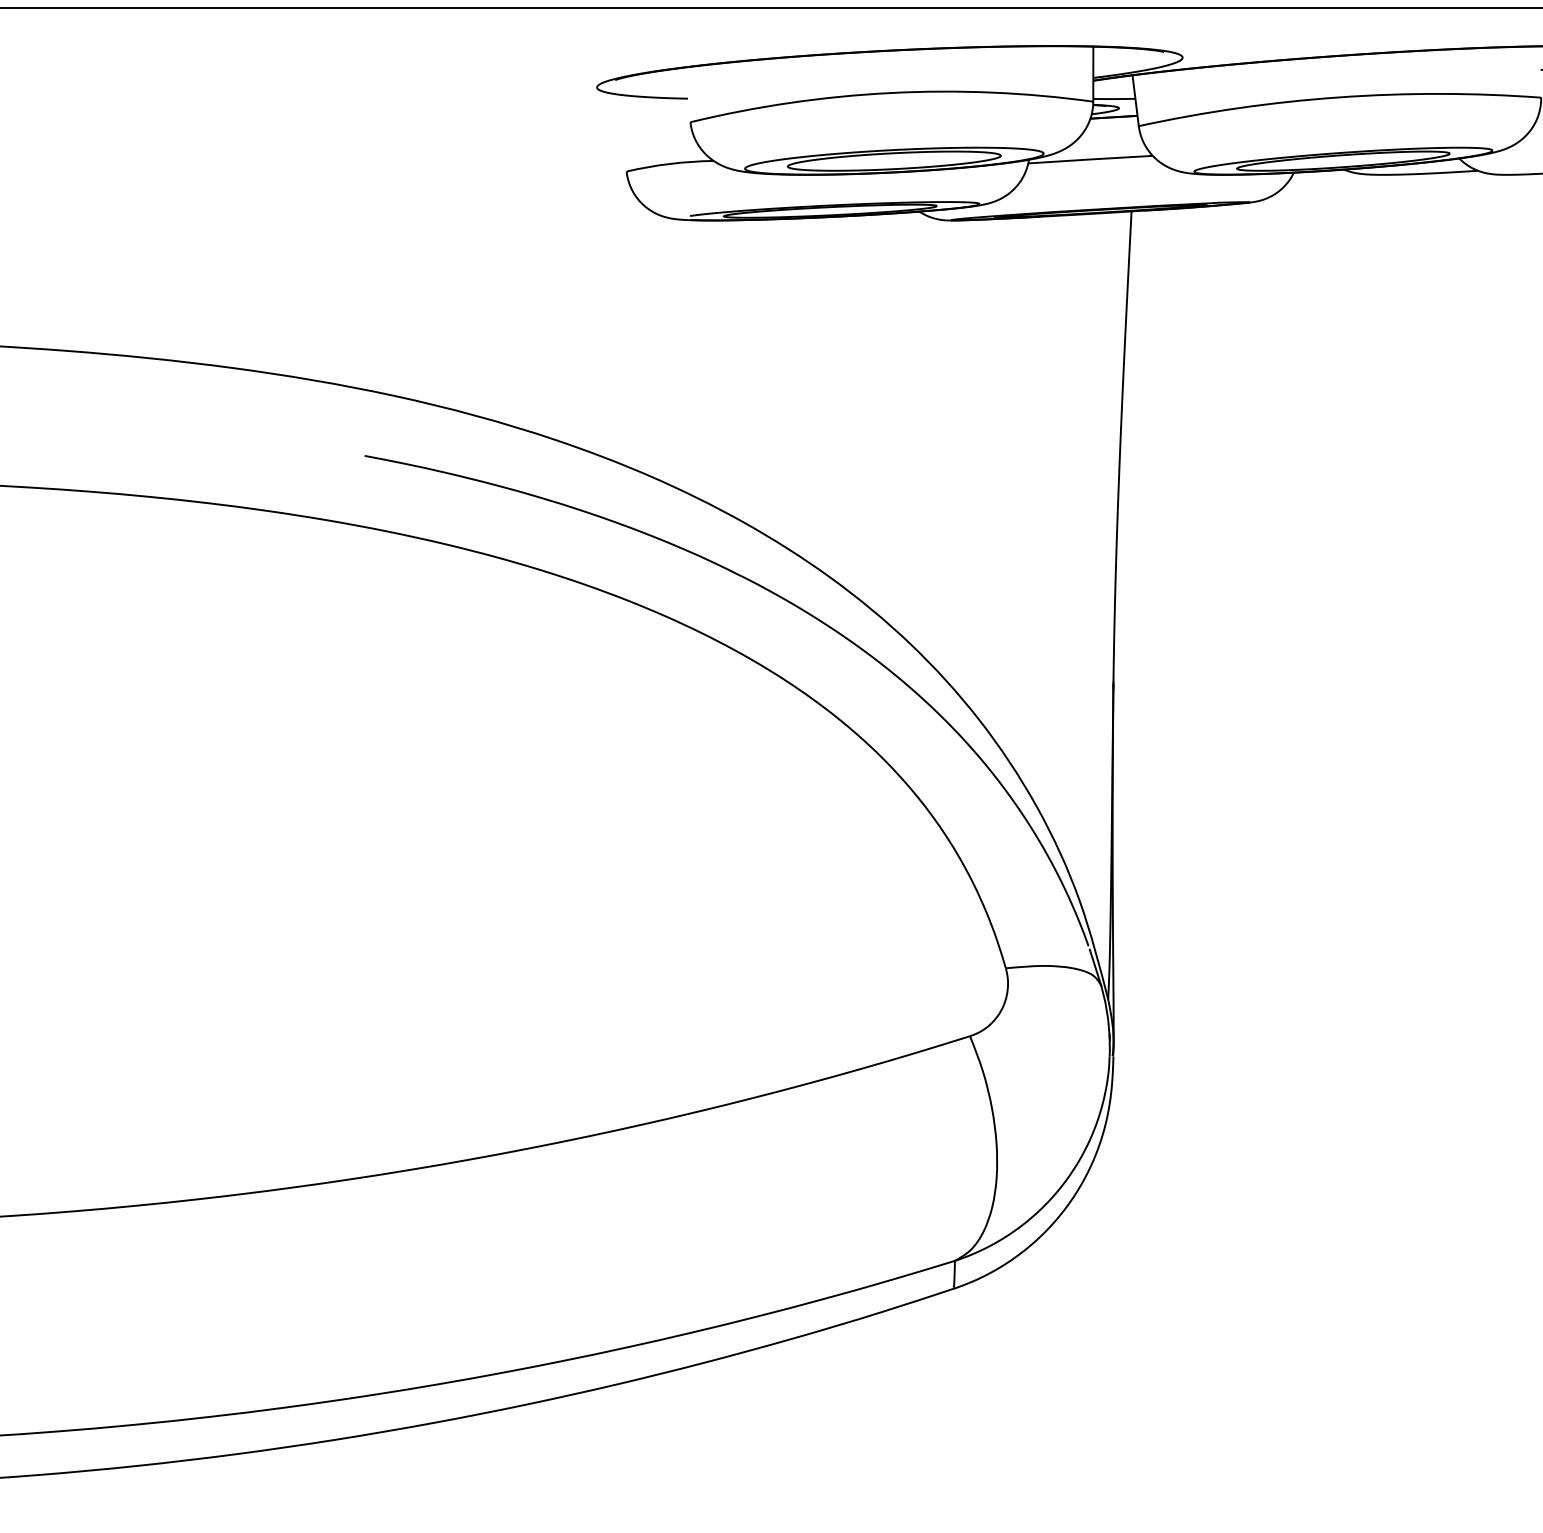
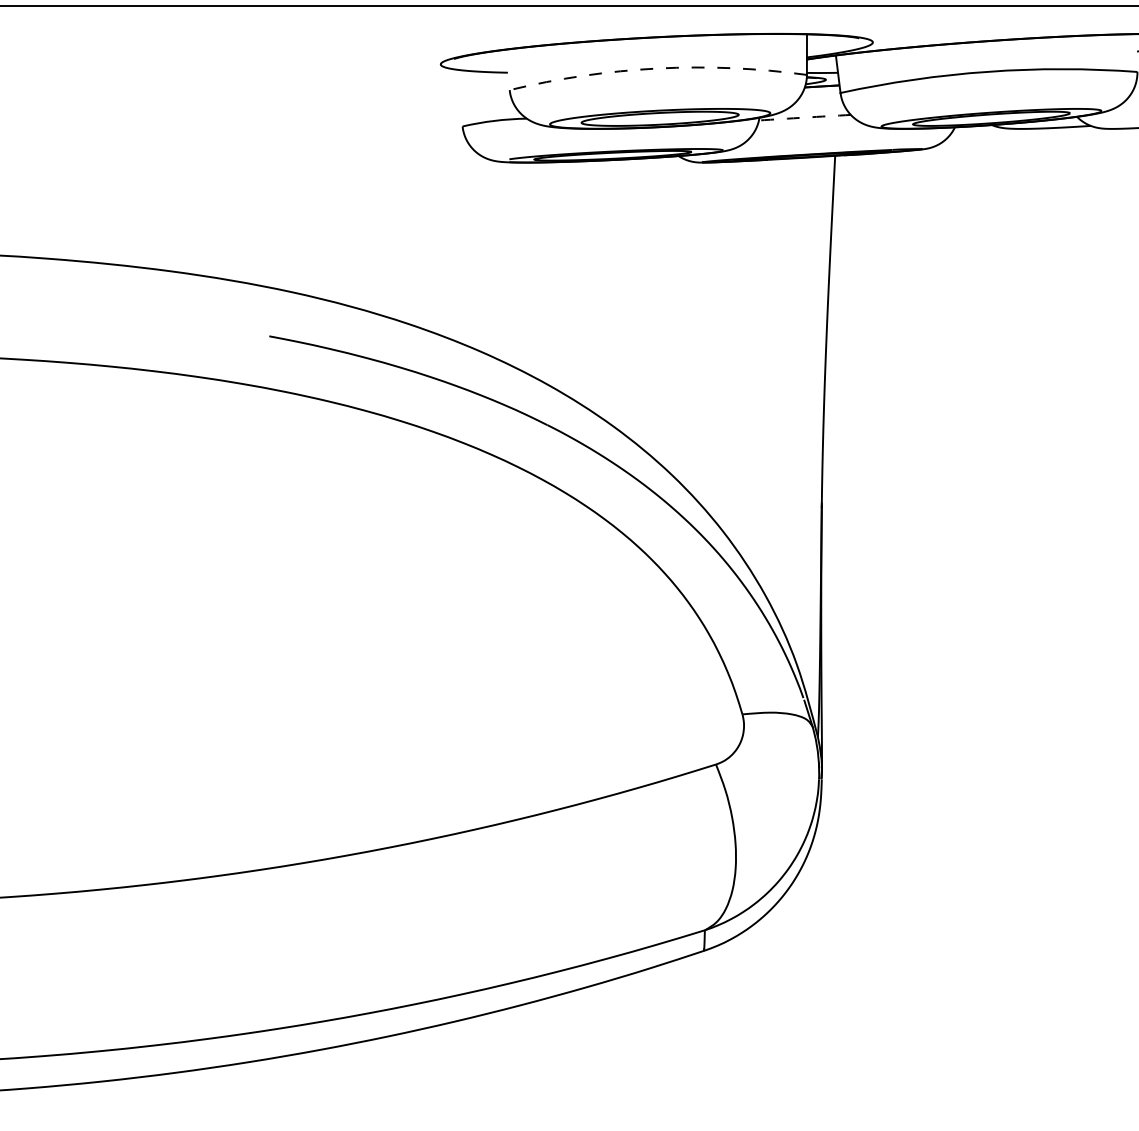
arc: (890, 93) -> (657, 68), solid -> dashed
arc: (1090, 159) -> (804, 117), solid -> dashed

